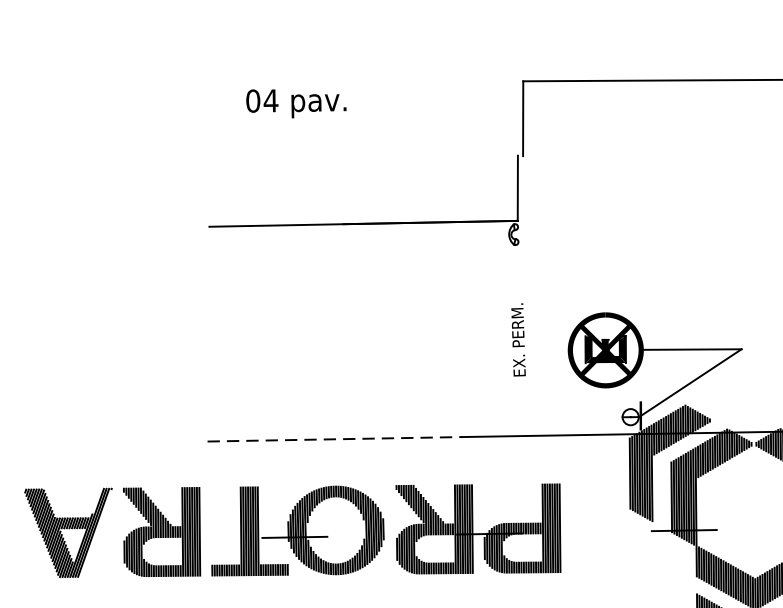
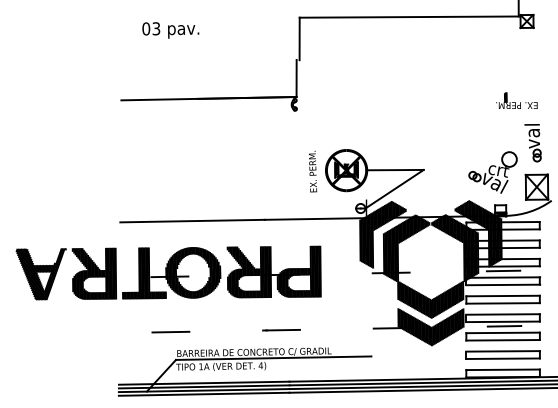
text: (271, 100) -> (156, 28), 04 -> 03
text: (519, 339) -> (313, 171), moved
line: (336, 440) -> (193, 221), dashed -> solid

